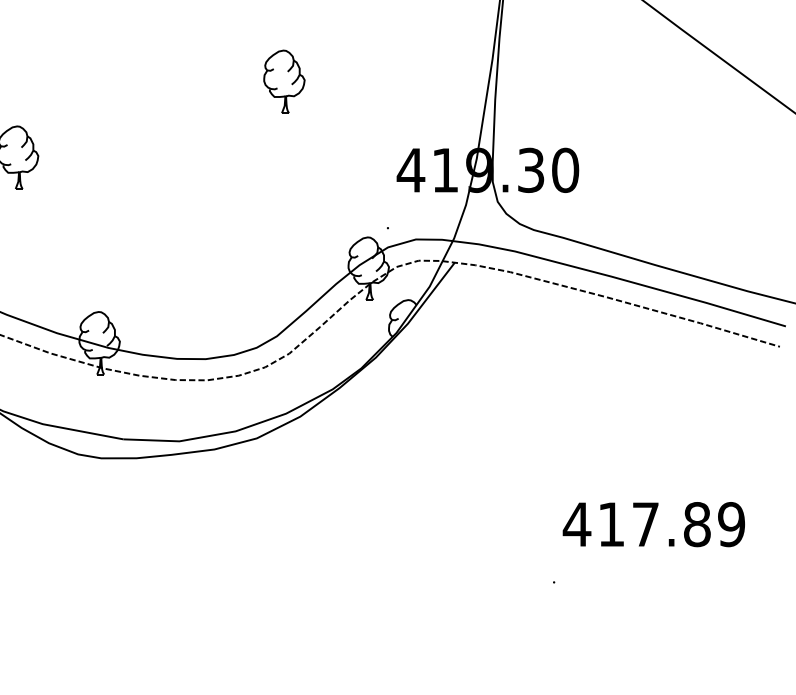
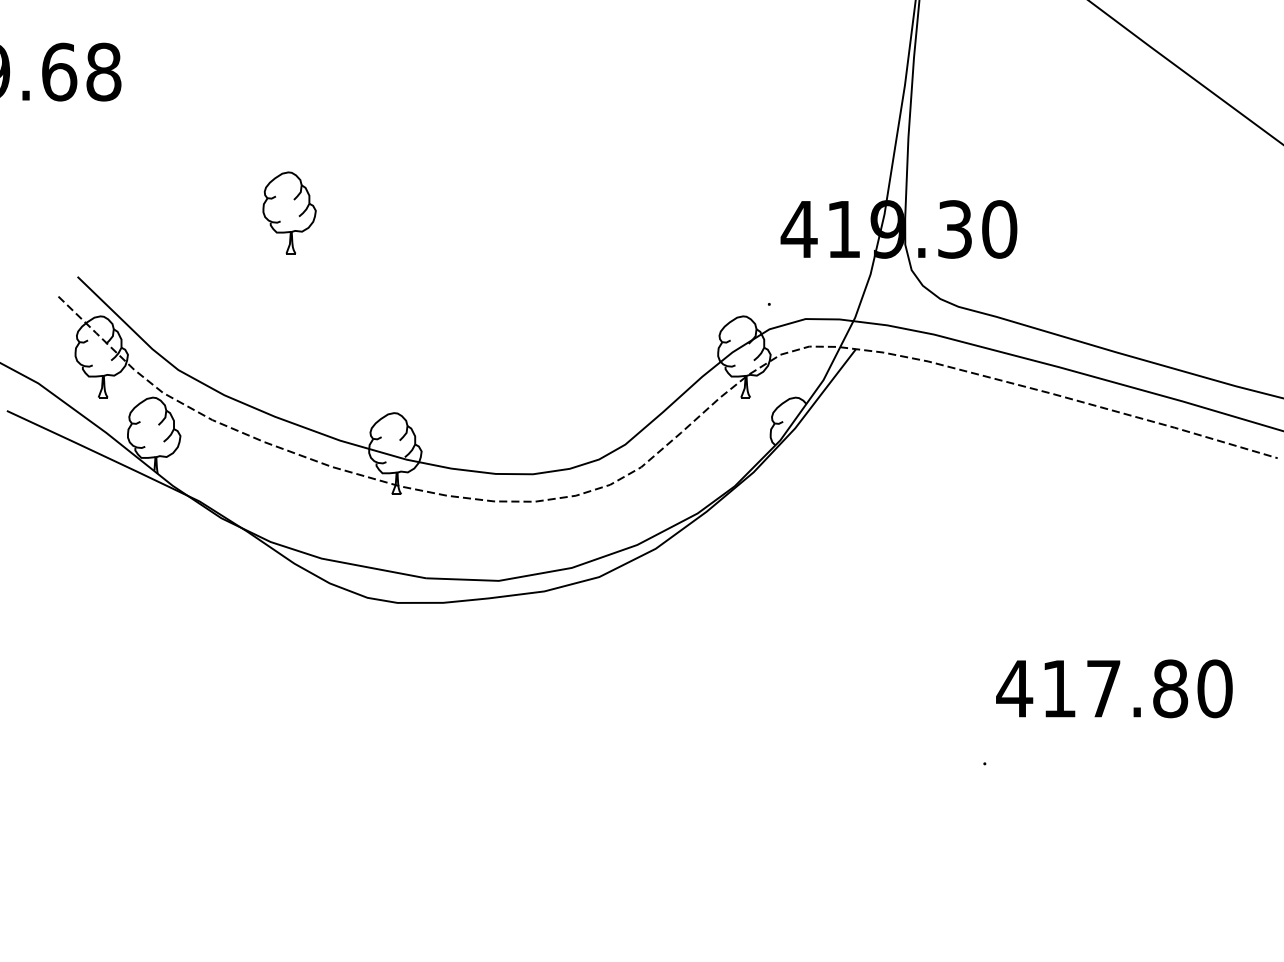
part: (284, 81) -> (634, 114), removed
text: (731, 524) -> (1214, 688), 417.89 -> 417.80

